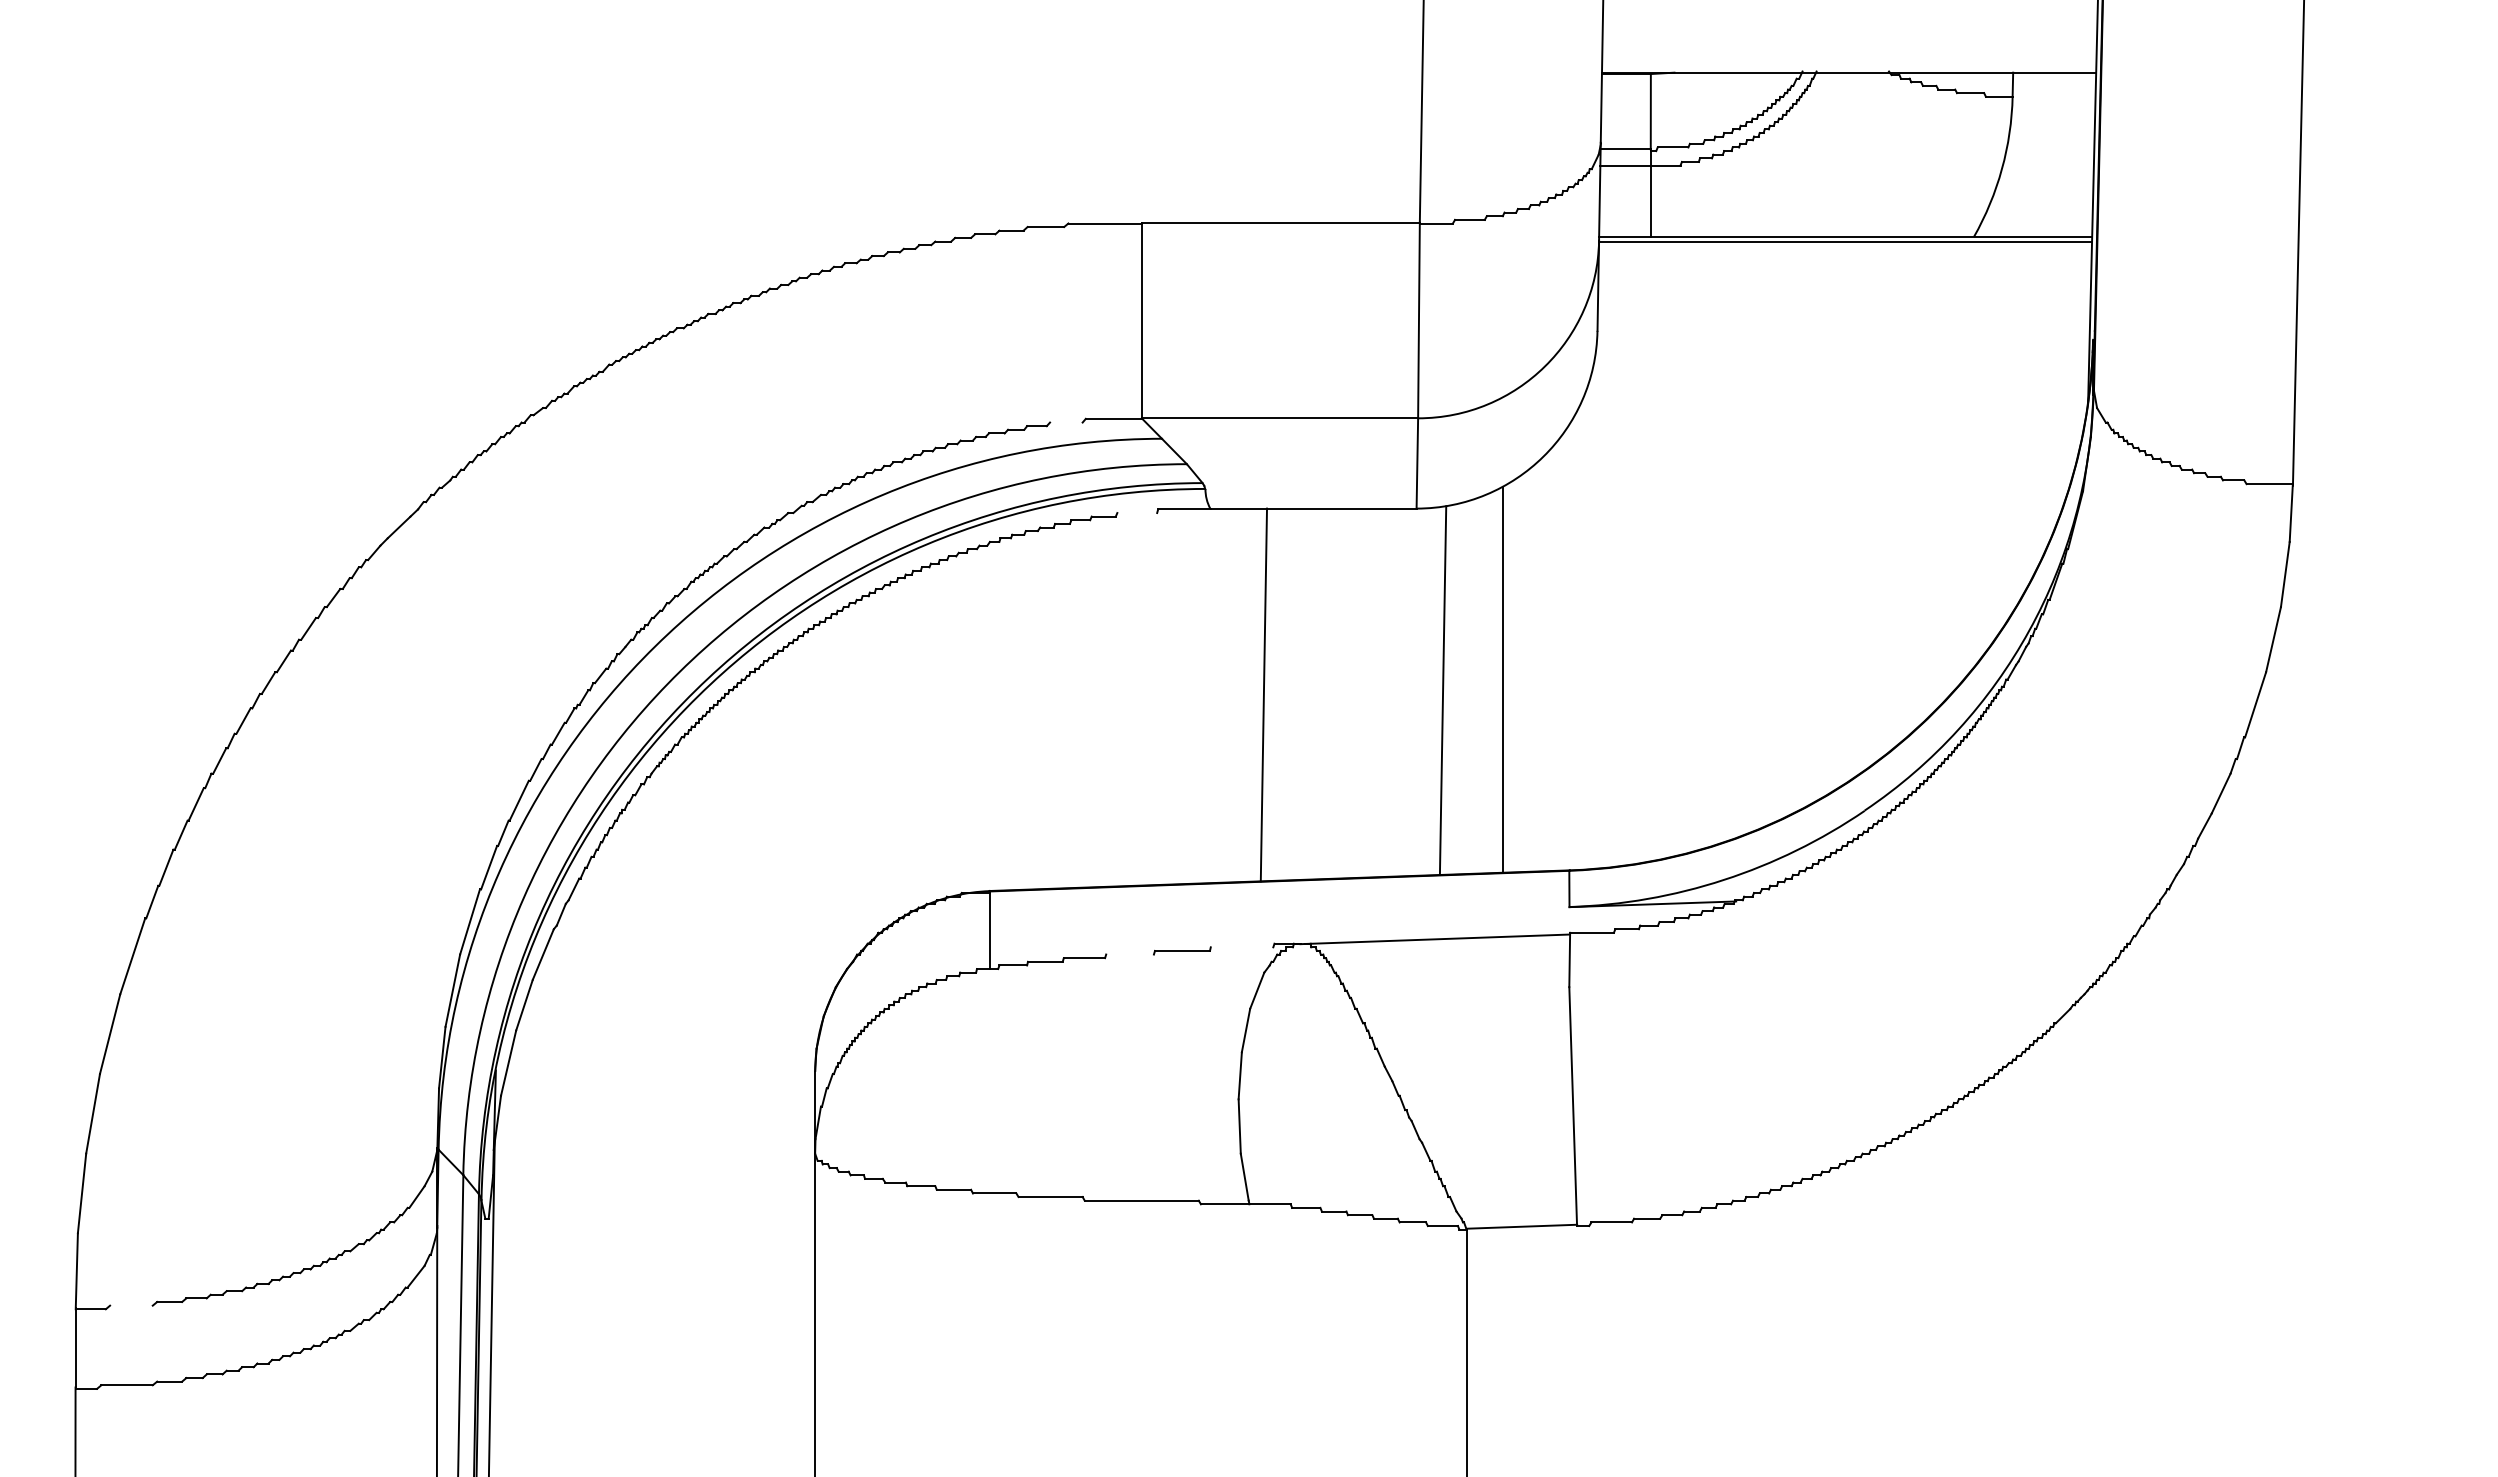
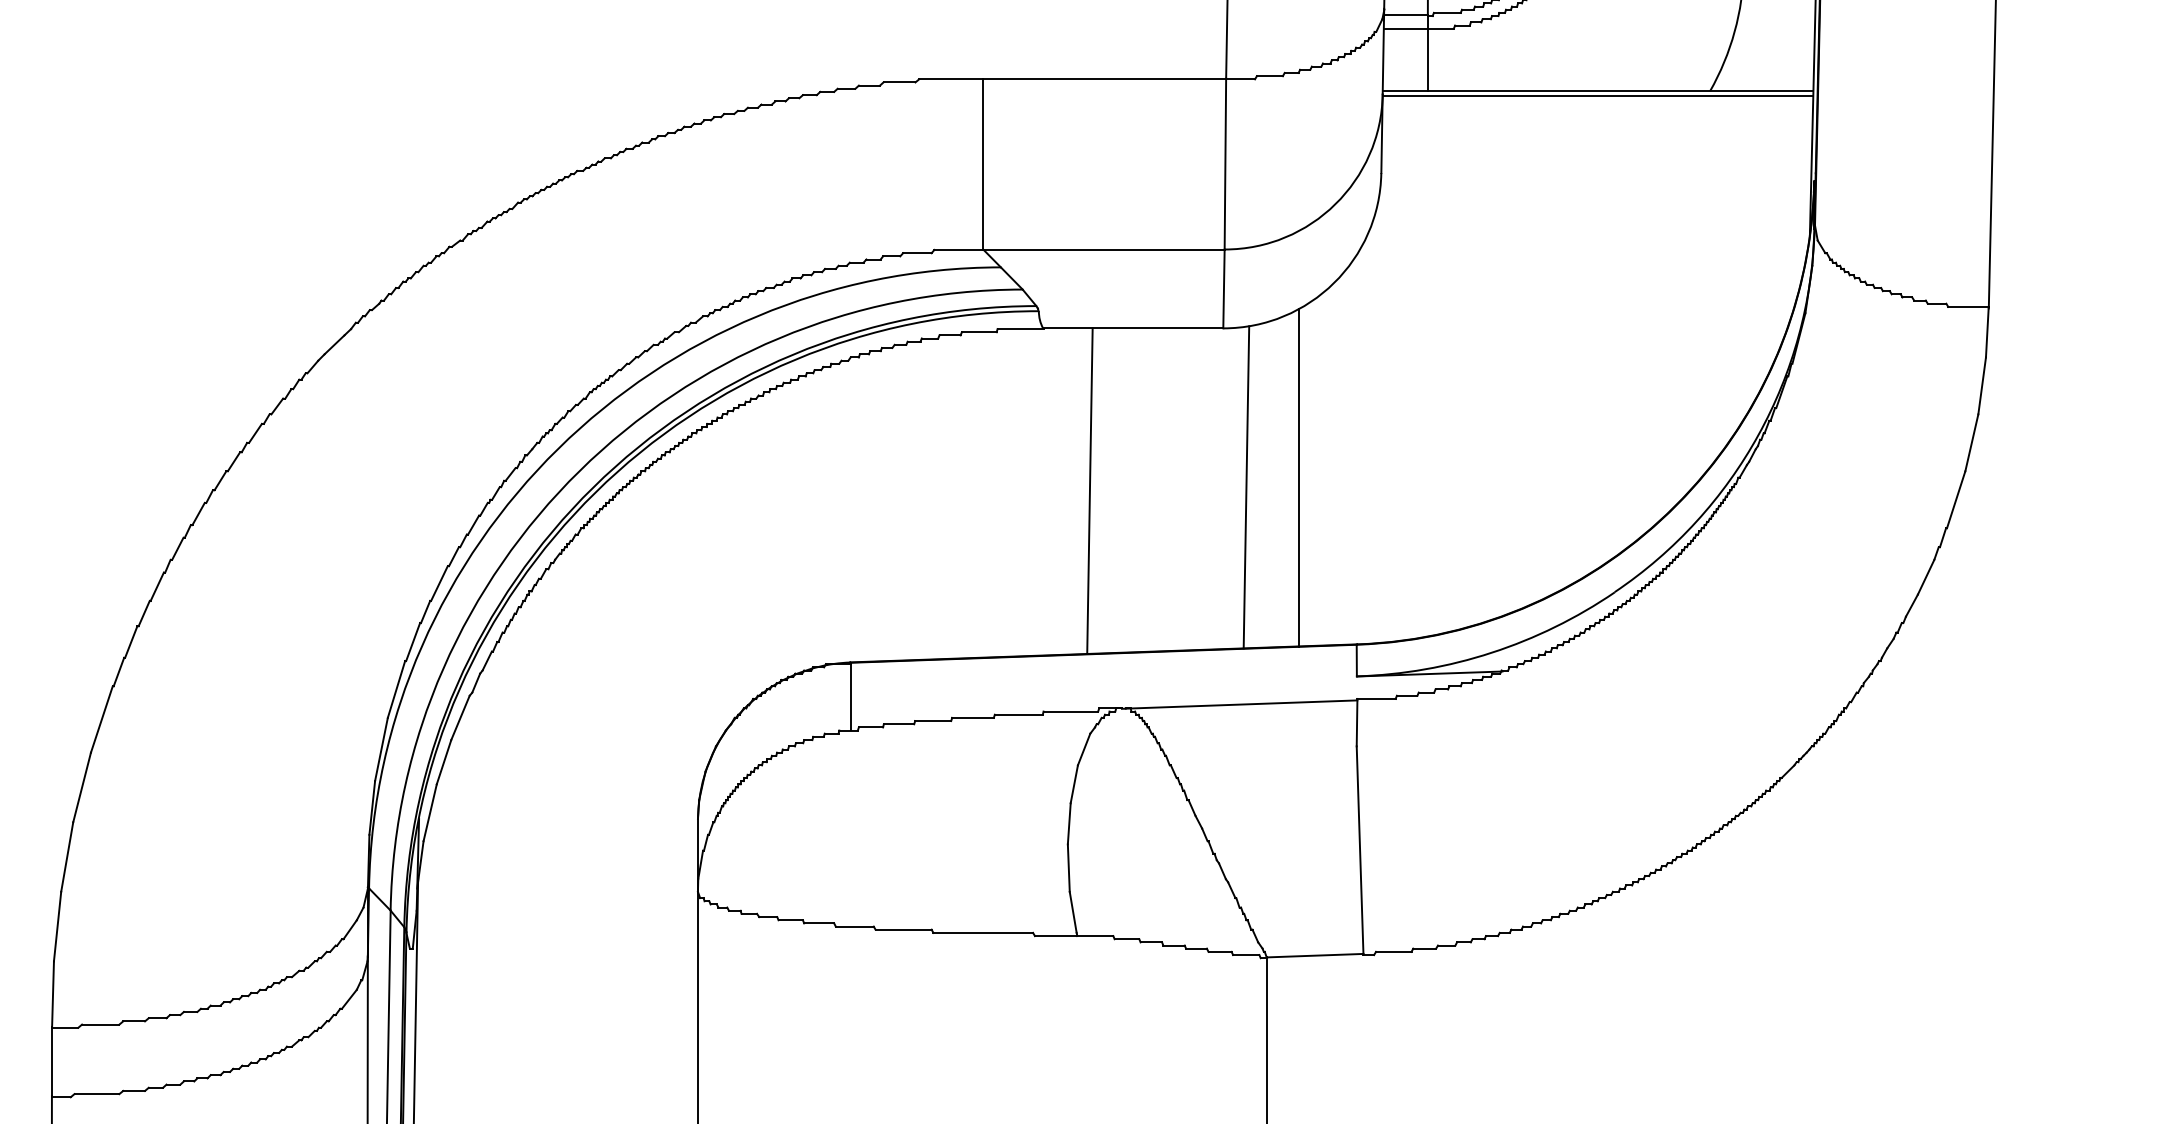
line: (1066, 422) -> (917, 253), added
line: (1137, 513) -> (979, 332), added
line: (1241, 947) -> (1070, 711), added
line: (1129, 954) -> (972, 717), added
line: (131, 1305) -> (100, 1024), added

